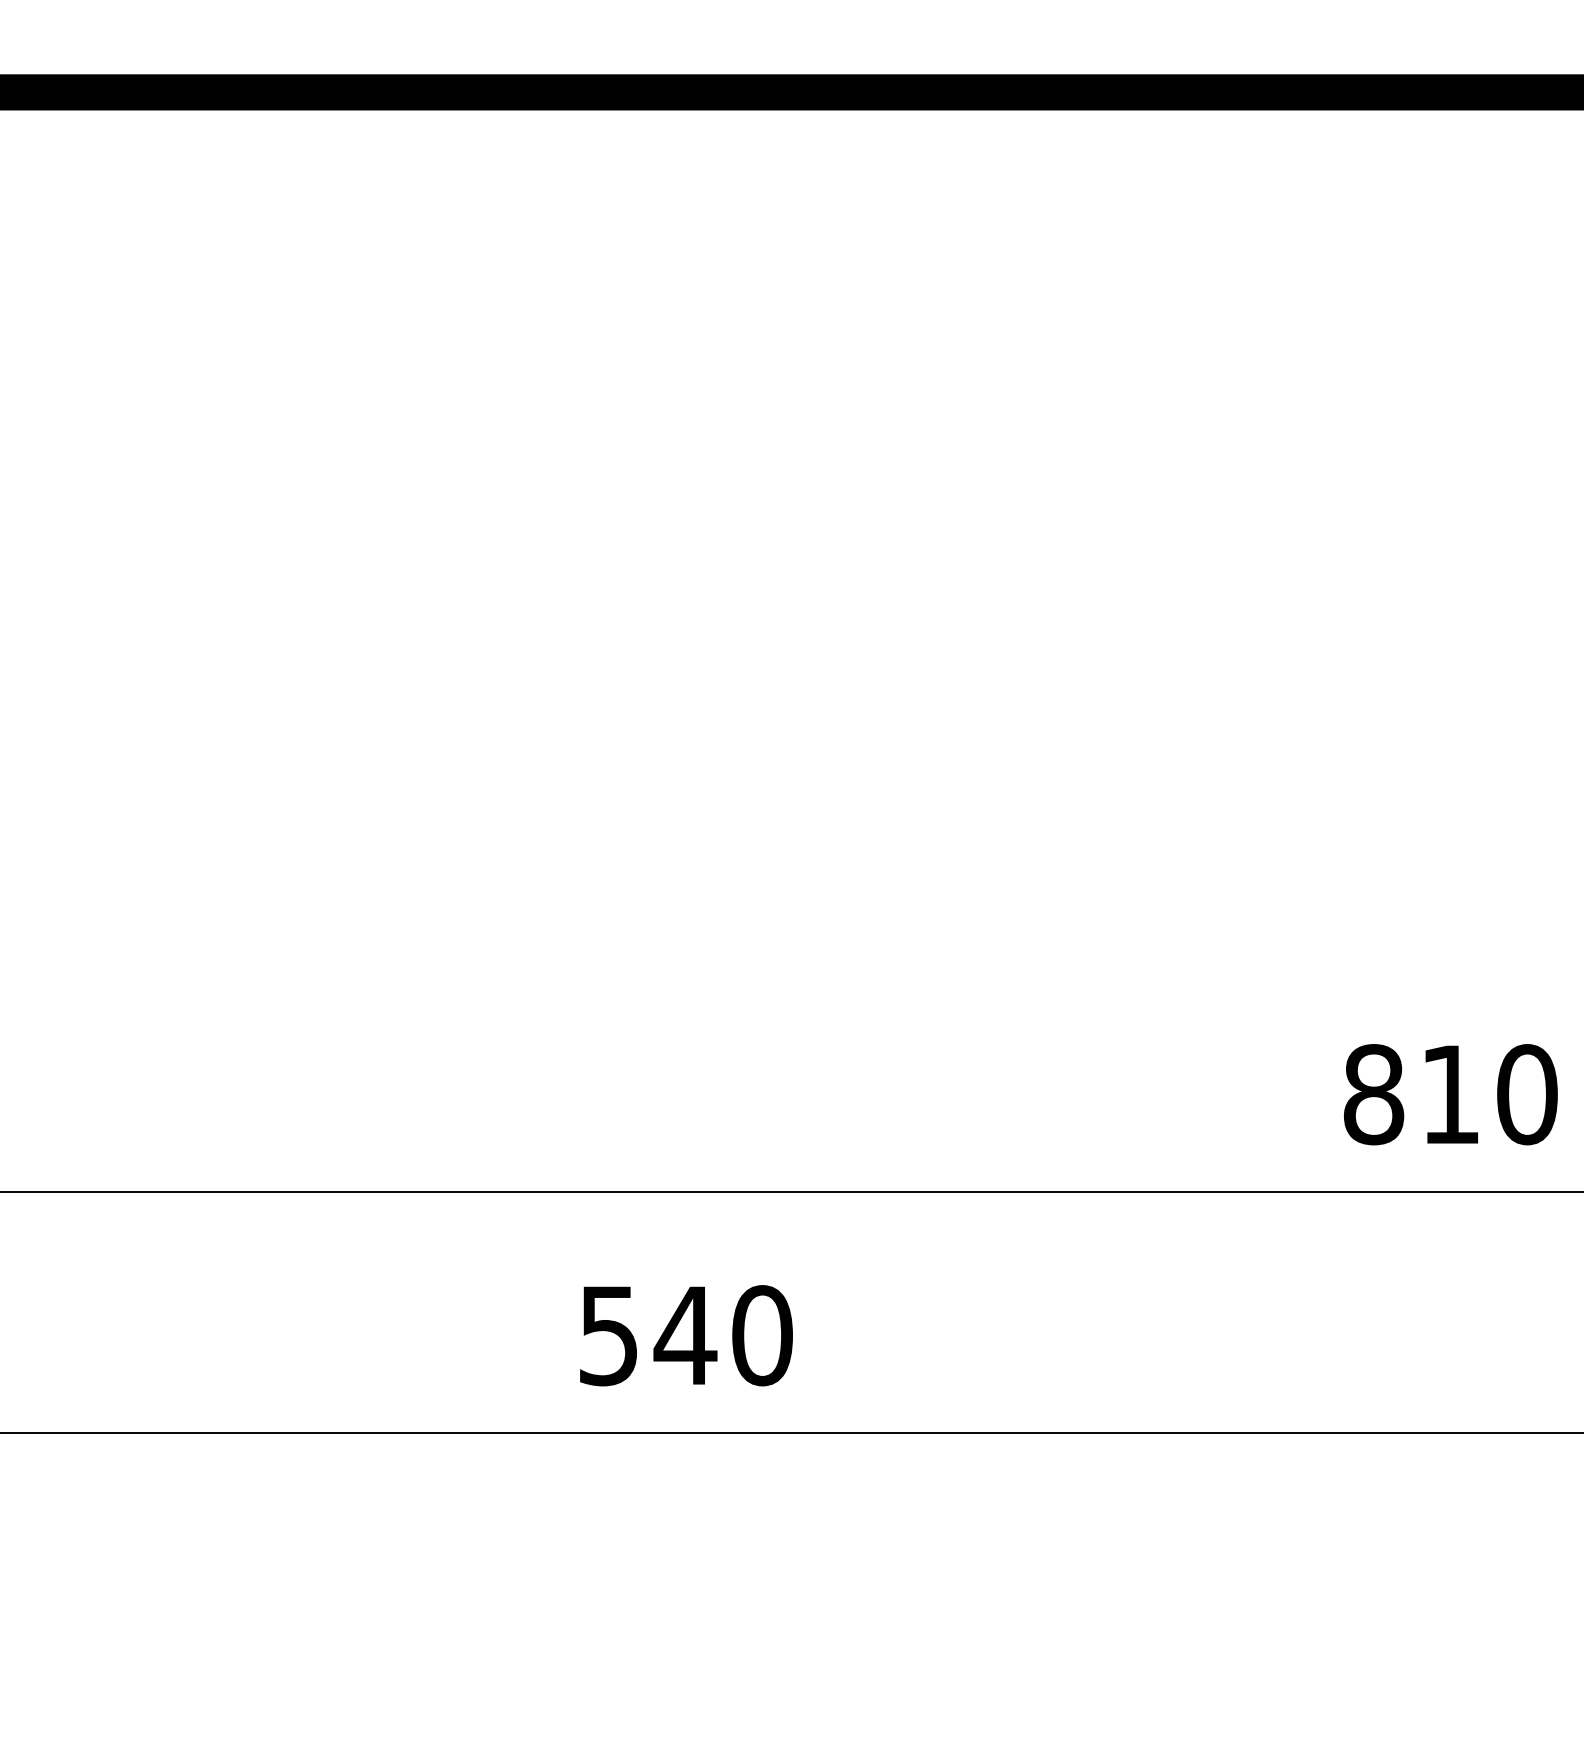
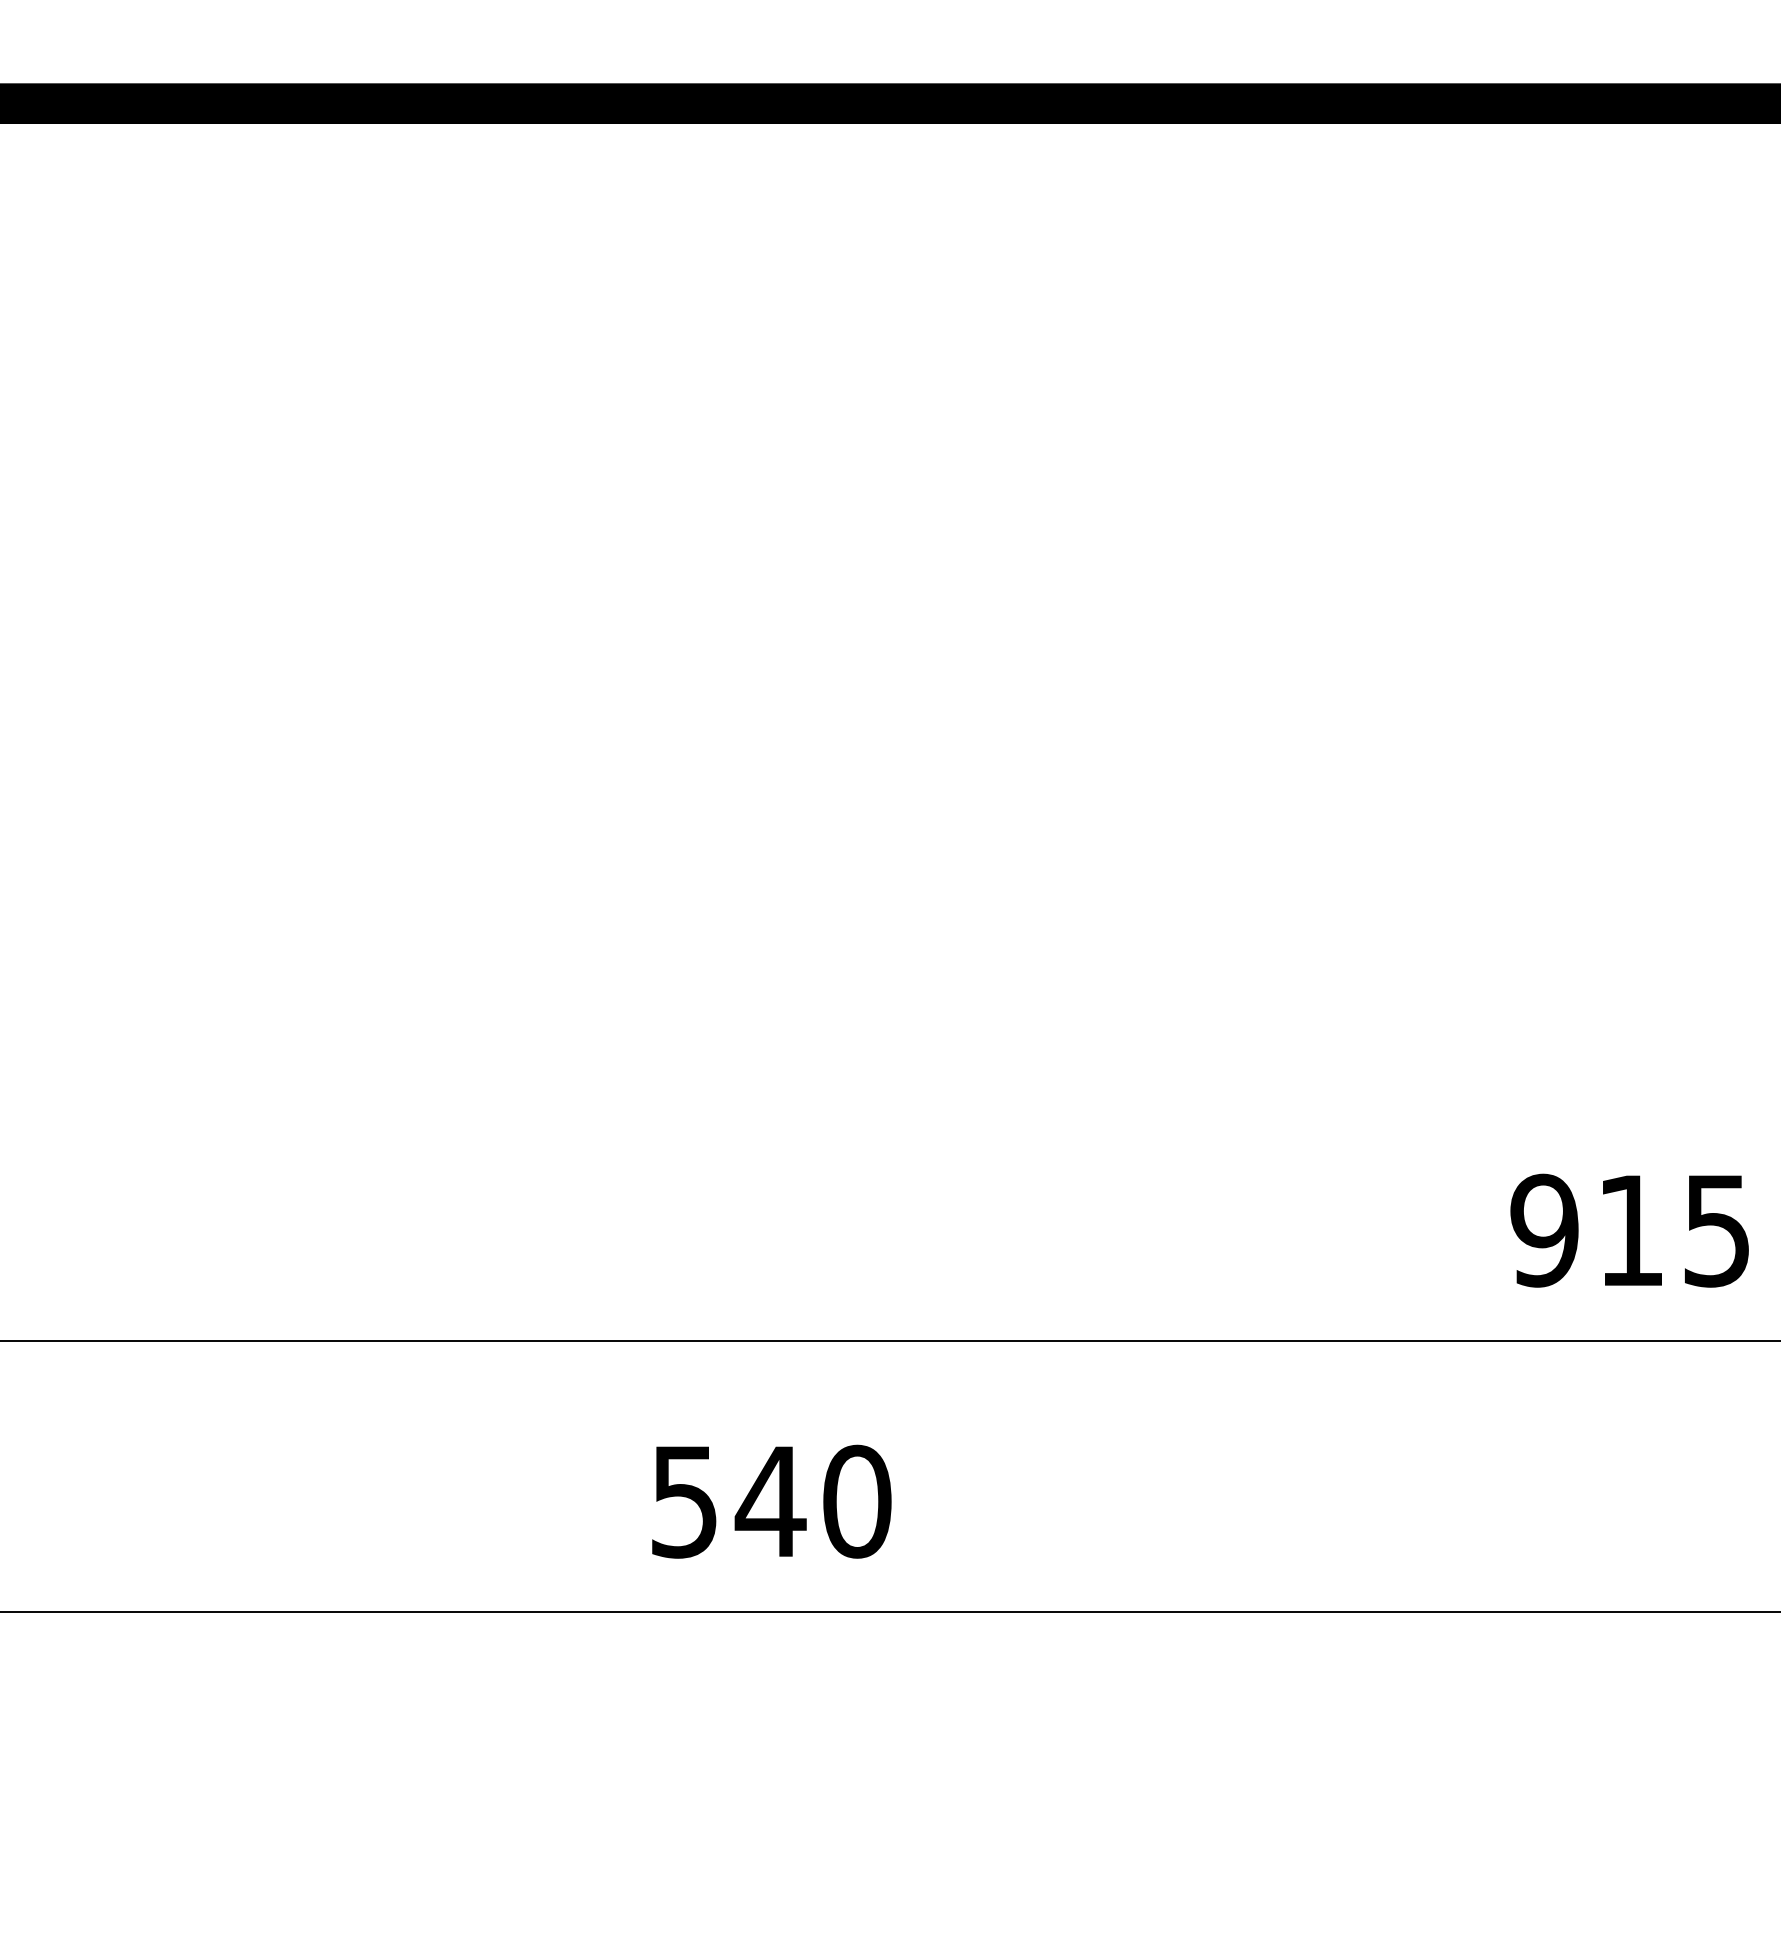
text: (1450, 1094) -> (1630, 1230), 810 -> 915

